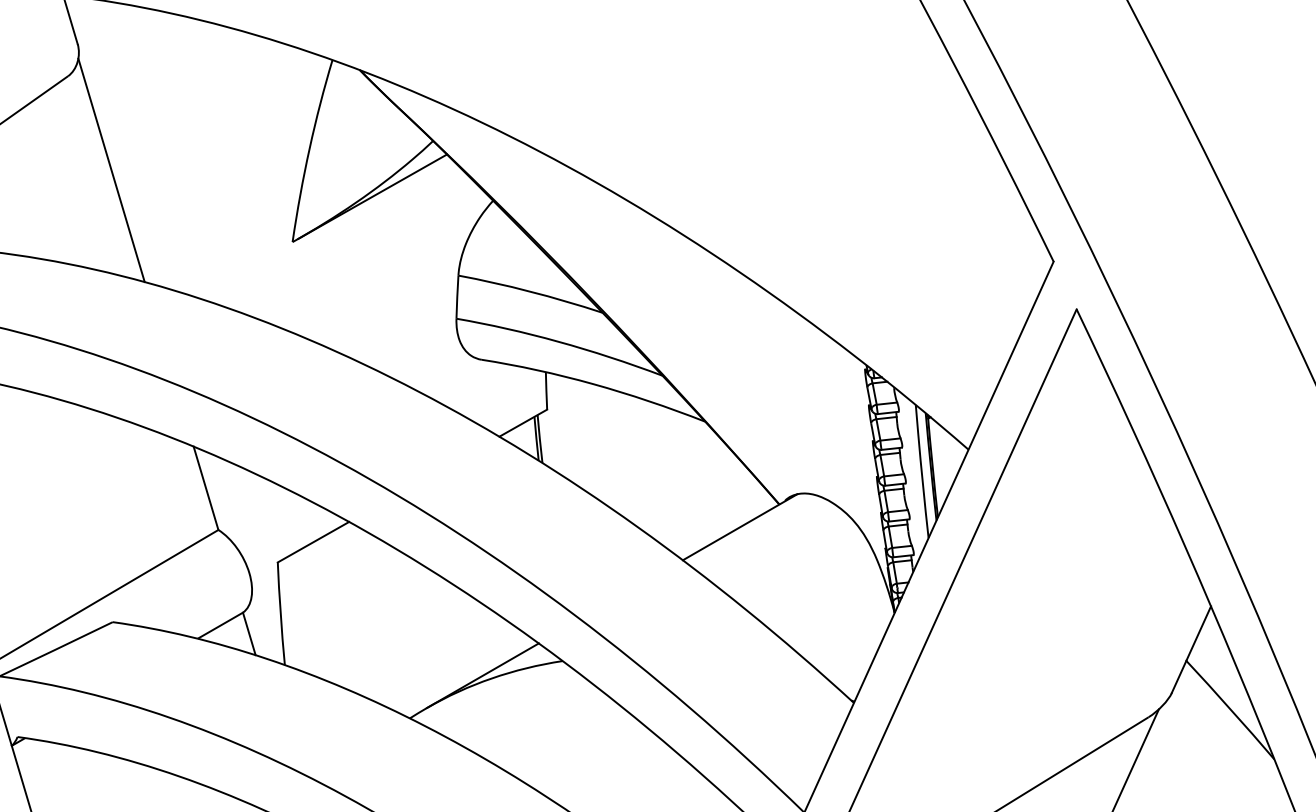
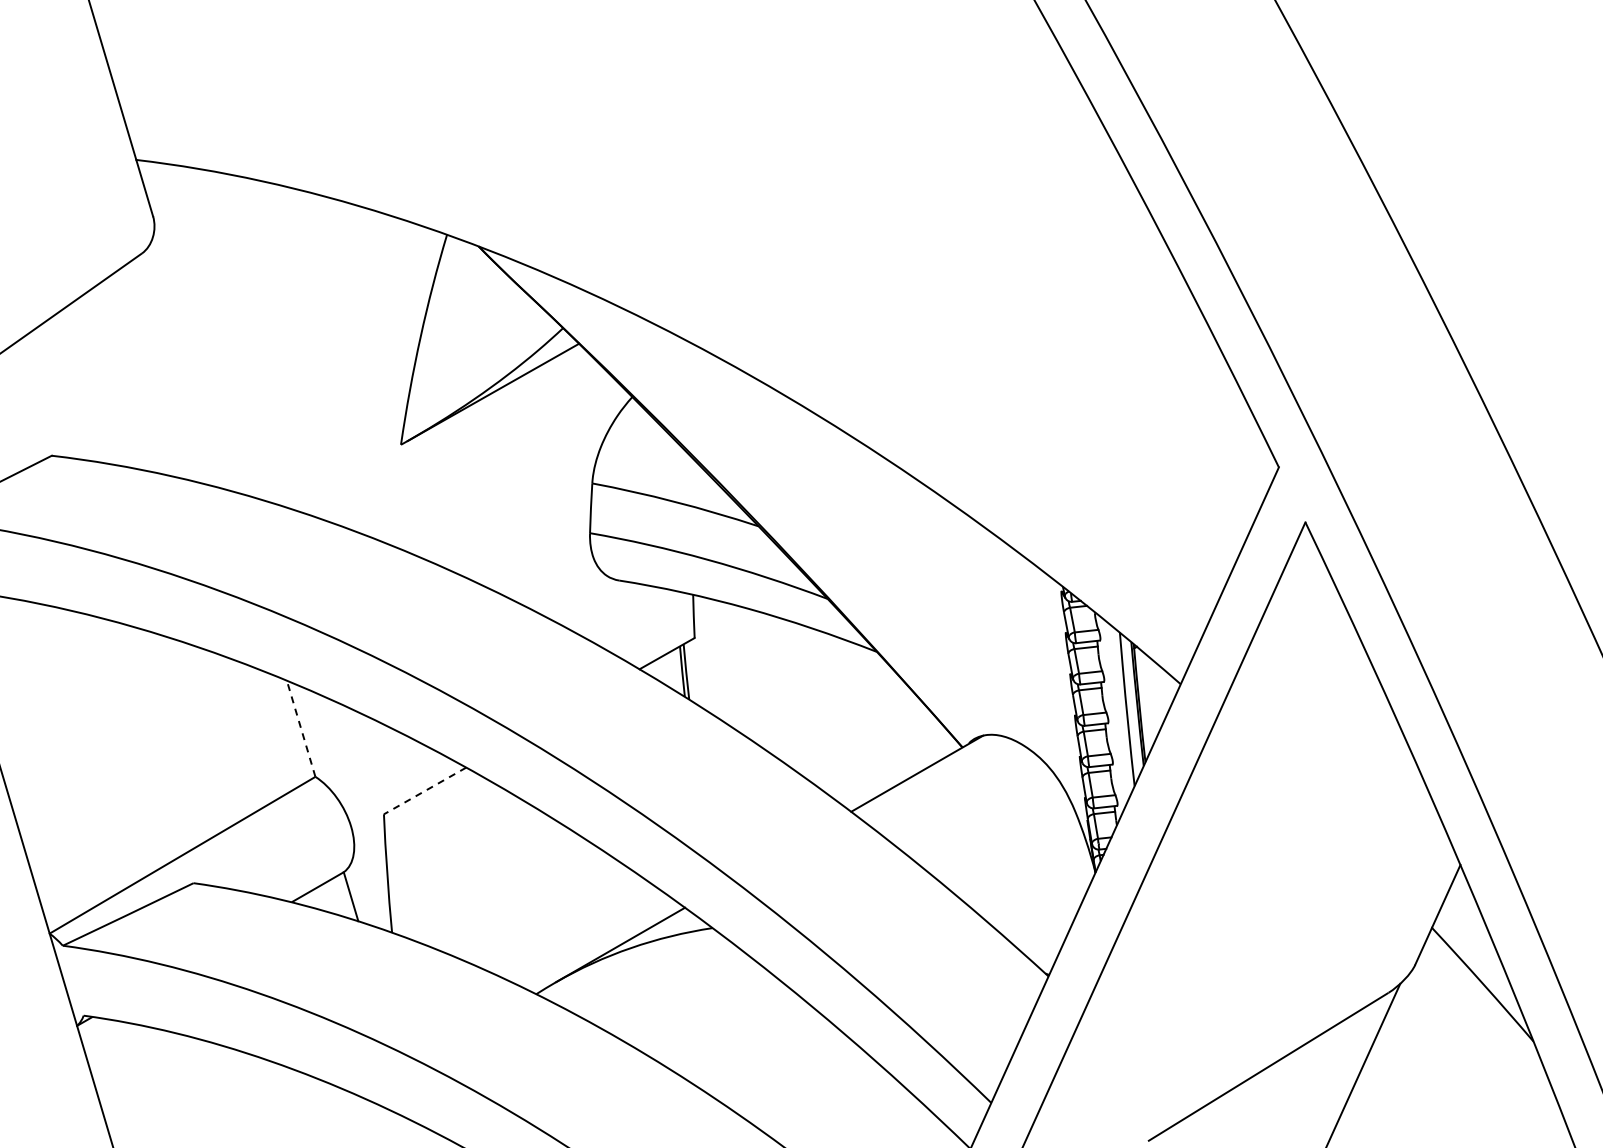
line: (110, 169) -> (191, 361), removed
line: (206, 488) -> (301, 728), solid -> dashed
line: (312, 542) -> (424, 791), solid -> dashed

